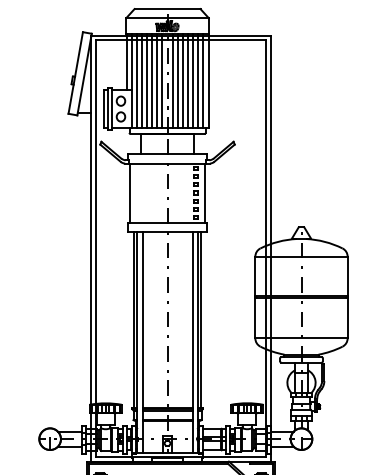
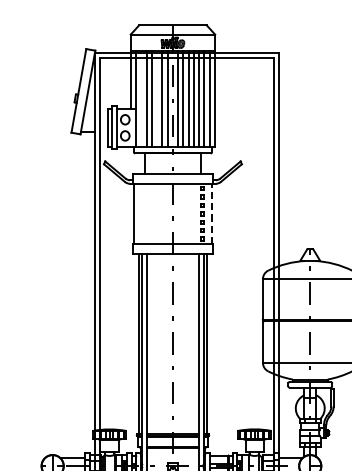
line: (136, 80) -> (141, 98), removed
line: (152, 80) -> (157, 98), removed
line: (205, 192) -> (211, 213), solid -> dashed

